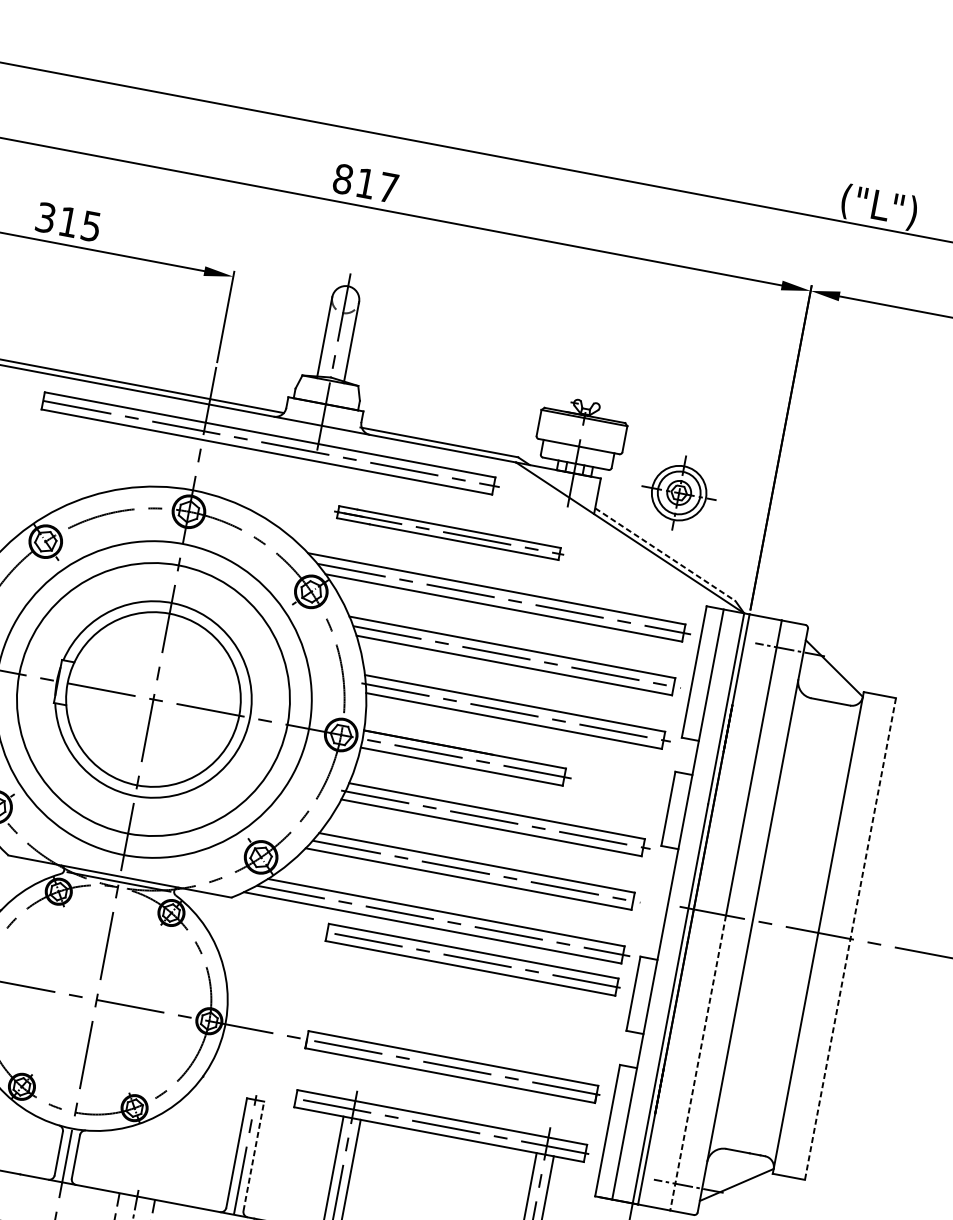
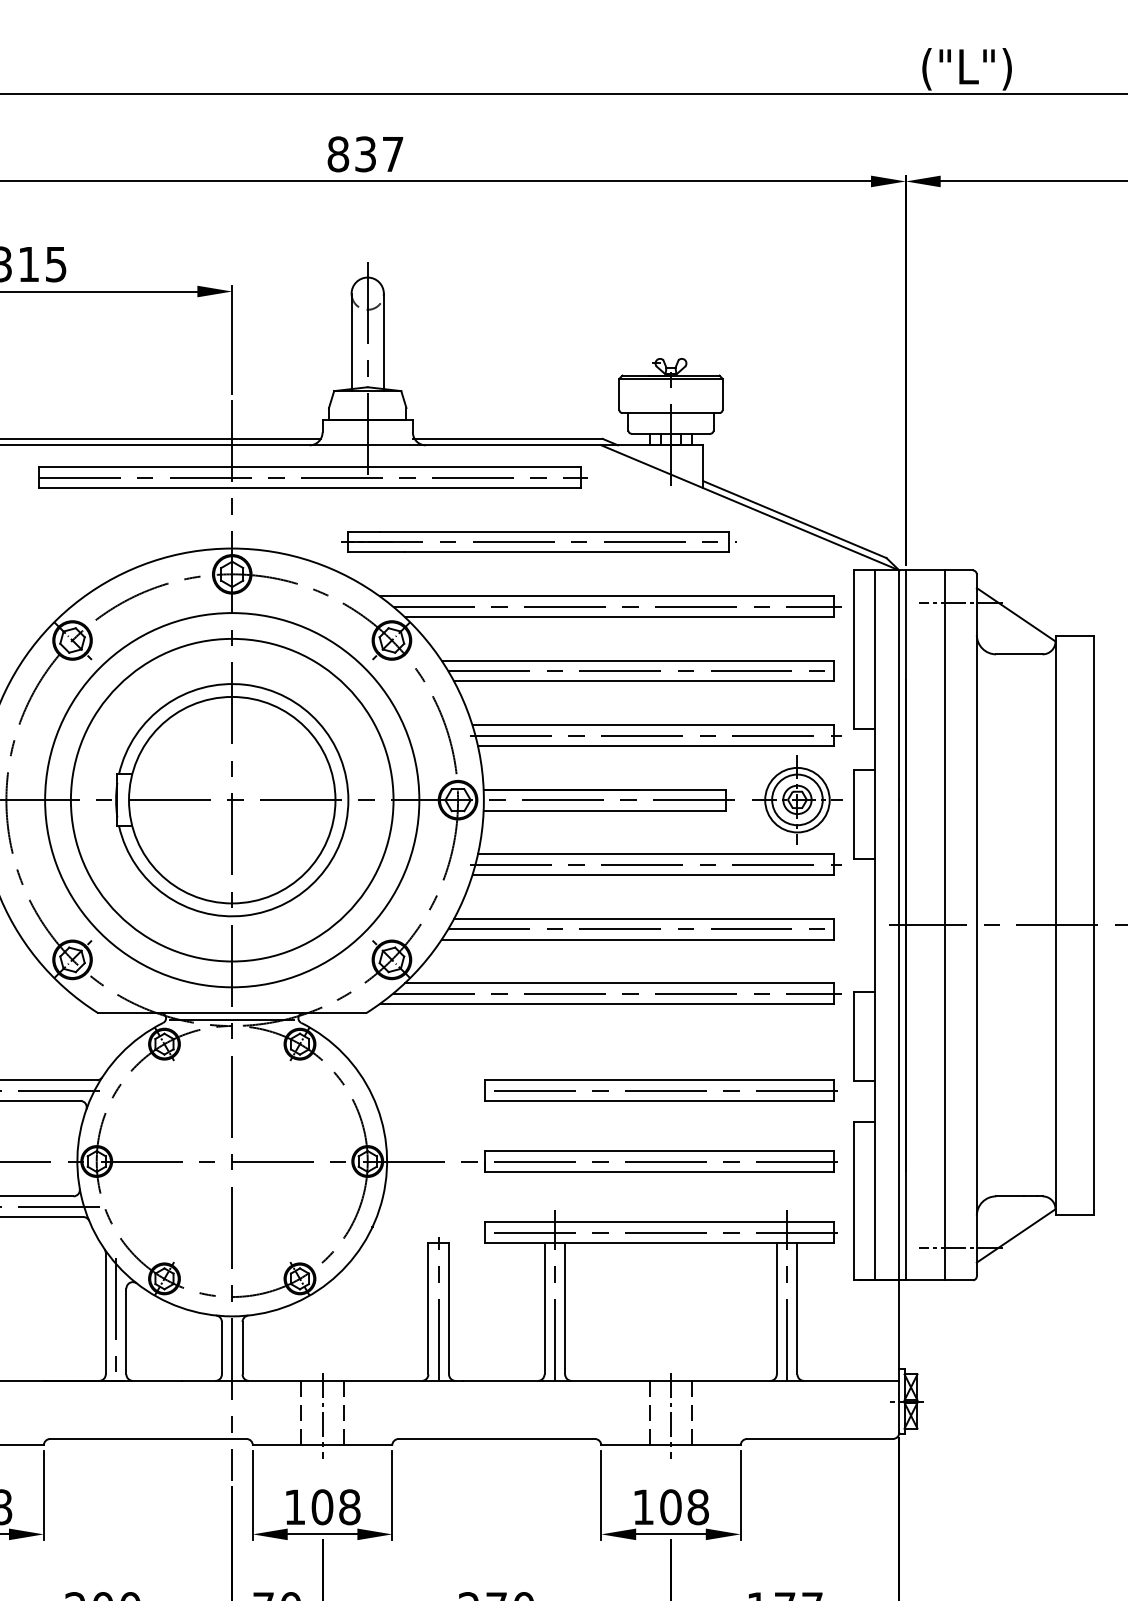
text: (365, 183) -> (365, 154), 817 -> 837
part: (679, 492) -> (797, 799), moved
part: (448, 532) -> (538, 541), size x1.43
line: (665, 554) -> (795, 519), dashed -> solid
line: (850, 939) -> (1094, 925), dashed -> solid
part: (473, 959) -> (660, 1090), moved
line: (697, 1063) -> (944, 1103), dashed -> solid
line: (254, 1156) -> (449, 1308), dashed -> solid

